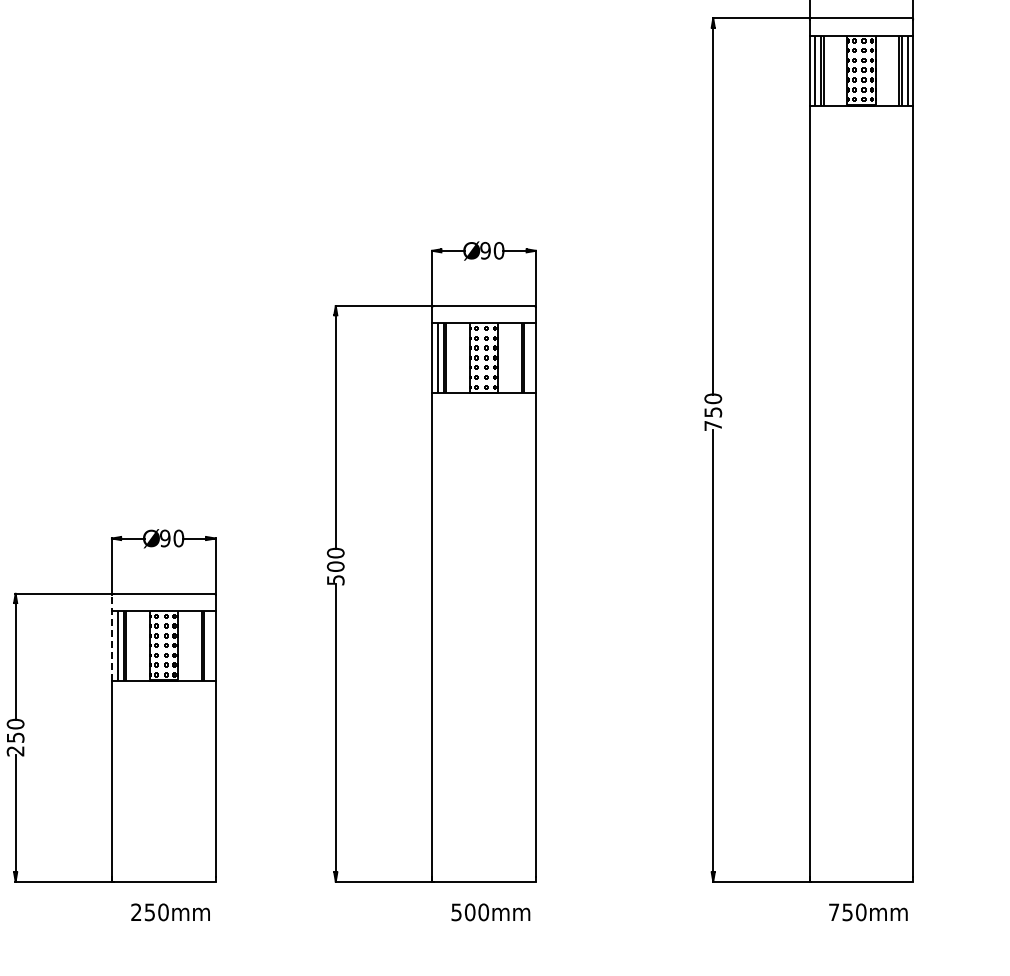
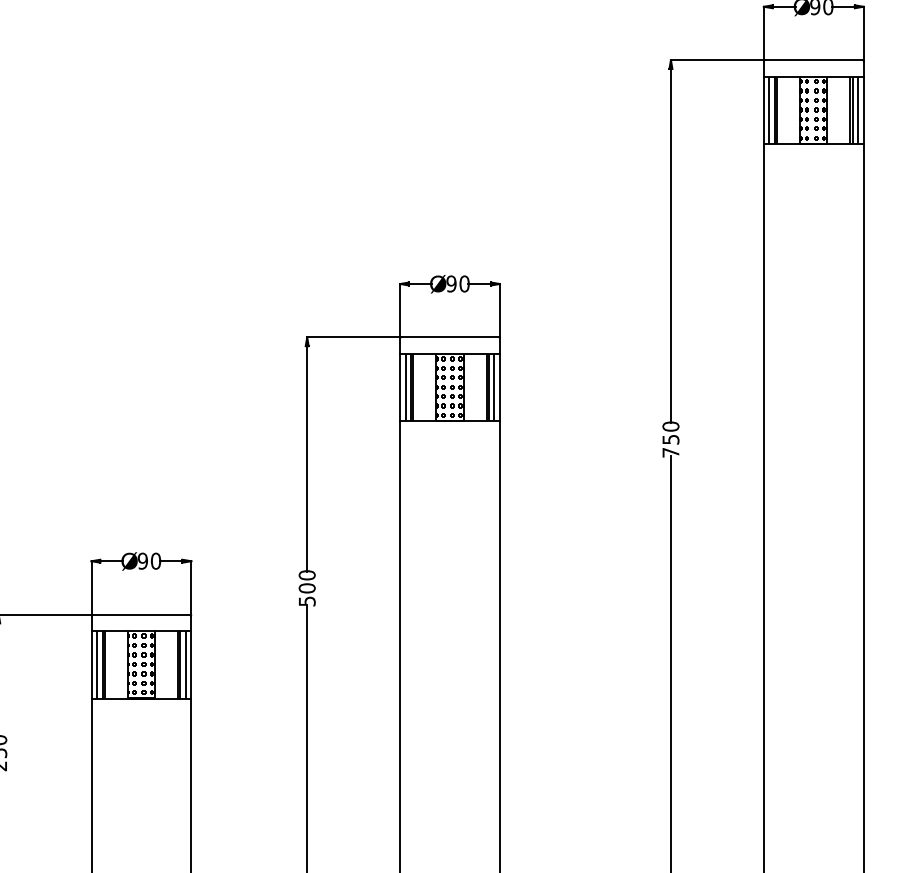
line: (530, 358) -> (494, 387), added
line: (112, 637) -> (92, 656), dashed -> solid
line: (209, 646) -> (185, 665), added

